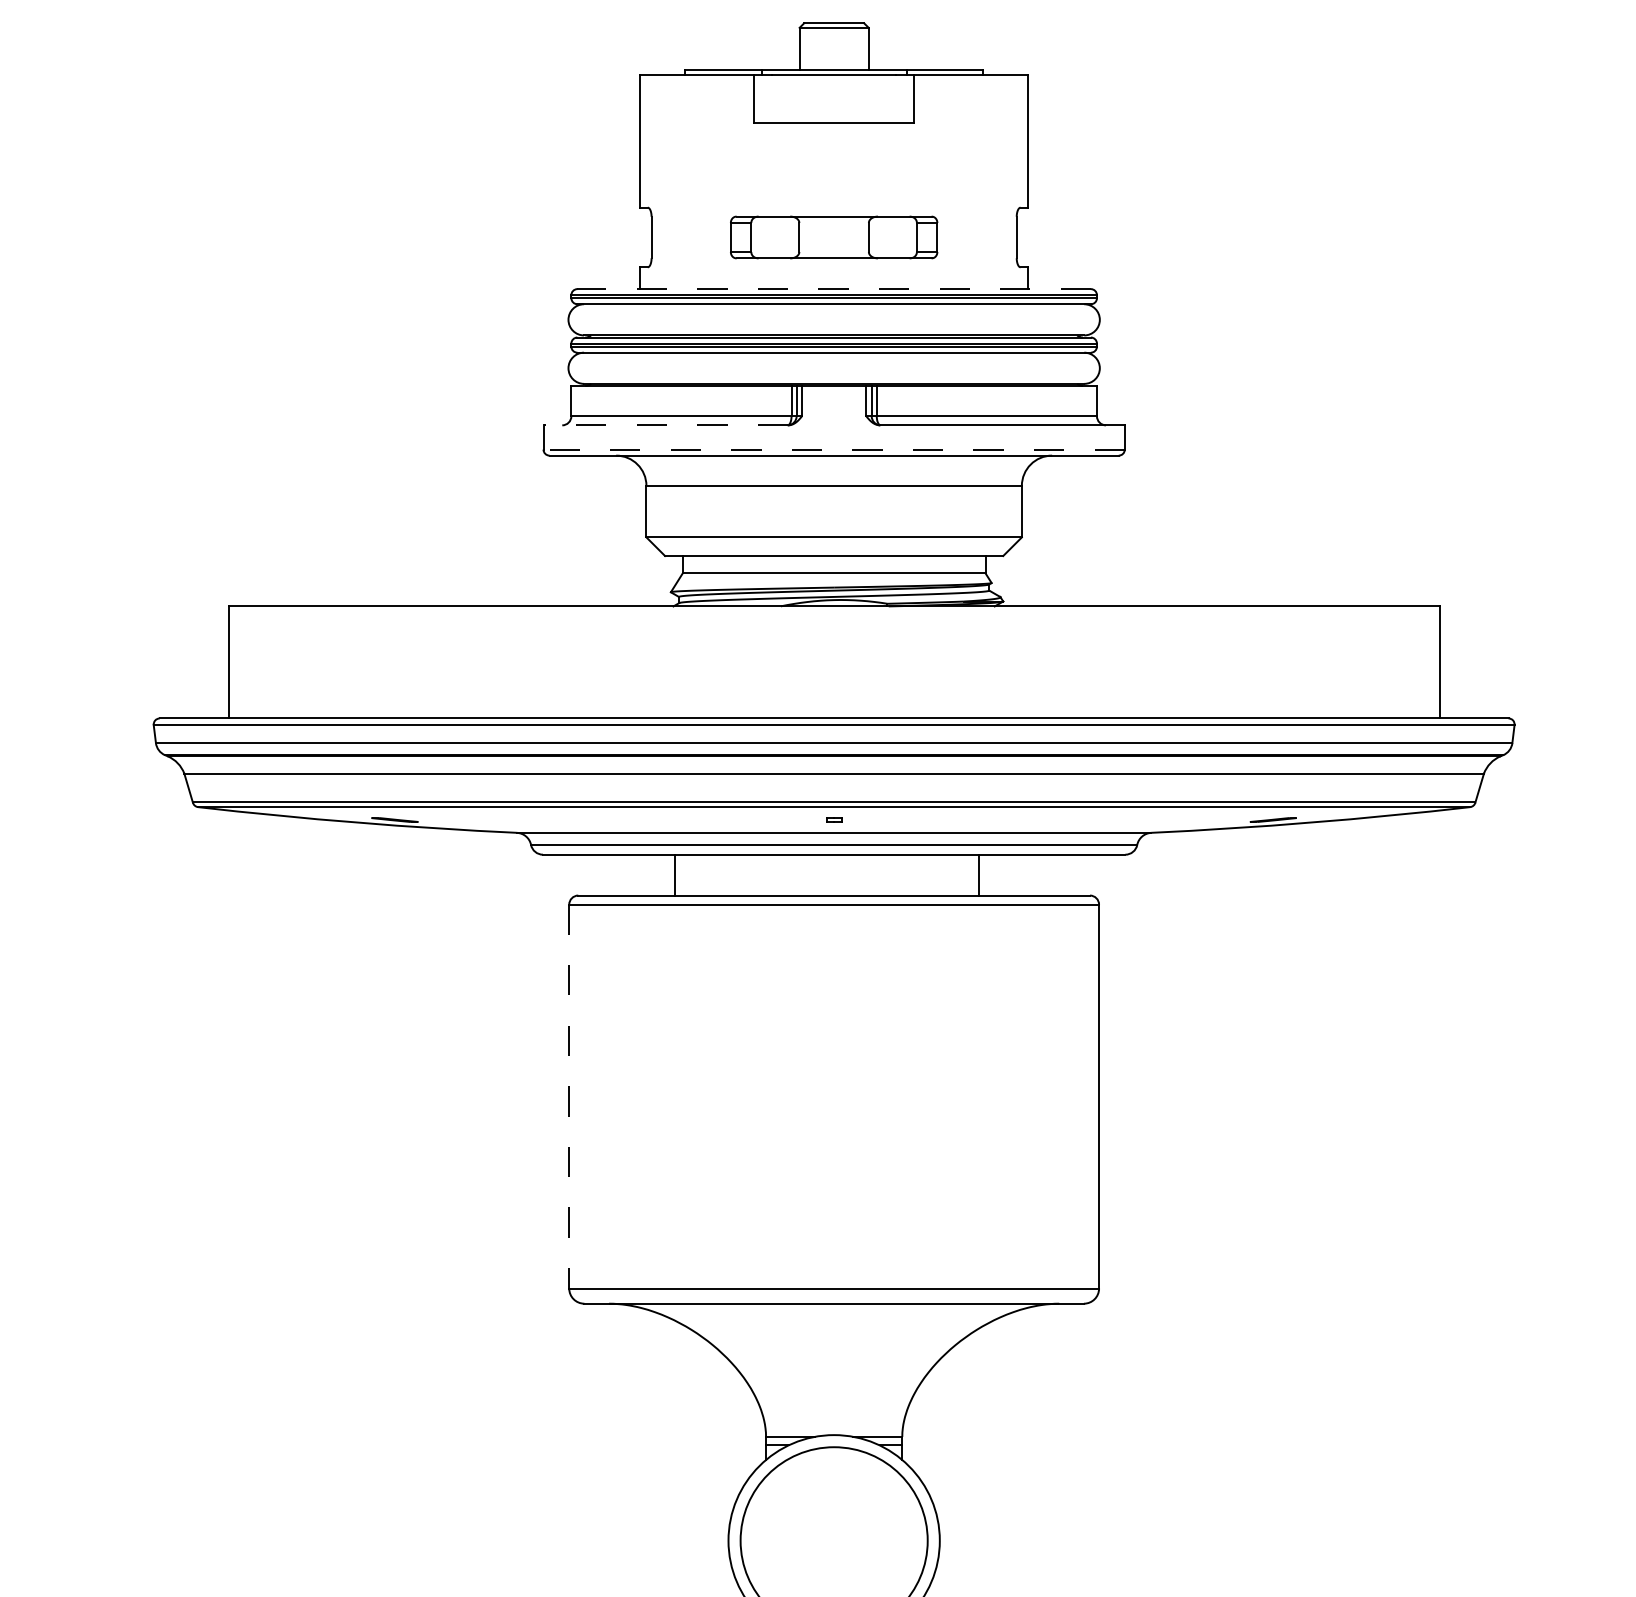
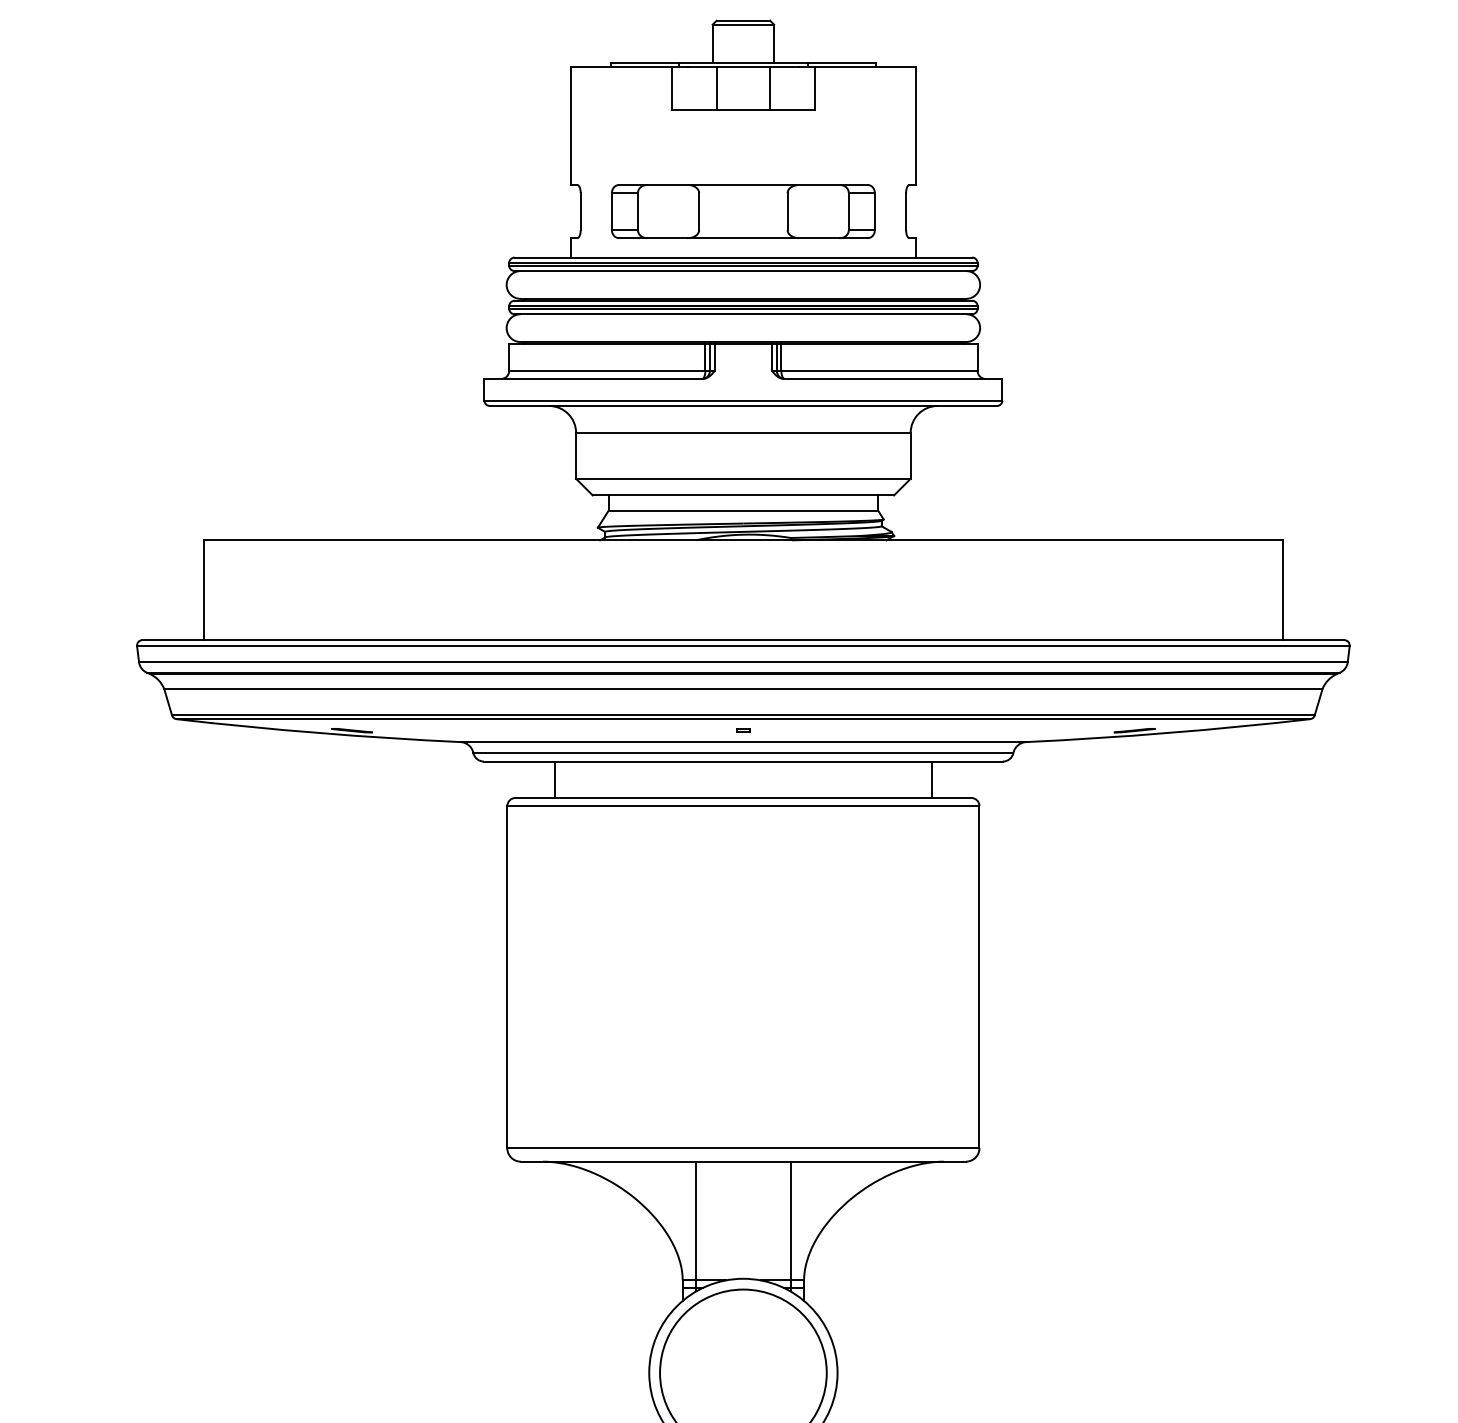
line: (804, 99) -> (716, 88), added
line: (863, 99) -> (769, 88), added
part: (833, 237) -> (742, 211), size x1.43
line: (834, 289) -> (743, 257), dashed -> solid
line: (665, 425) -> (593, 379), dashed -> solid
line: (834, 449) -> (743, 400), dashed -> solid
line: (675, 874) -> (554, 779), moved
line: (979, 874) -> (932, 779), moved
line: (569, 1096) -> (507, 977), dashed -> solid
line: (781, 1376) -> (696, 1226), added
line: (887, 1376) -> (790, 1226), added

